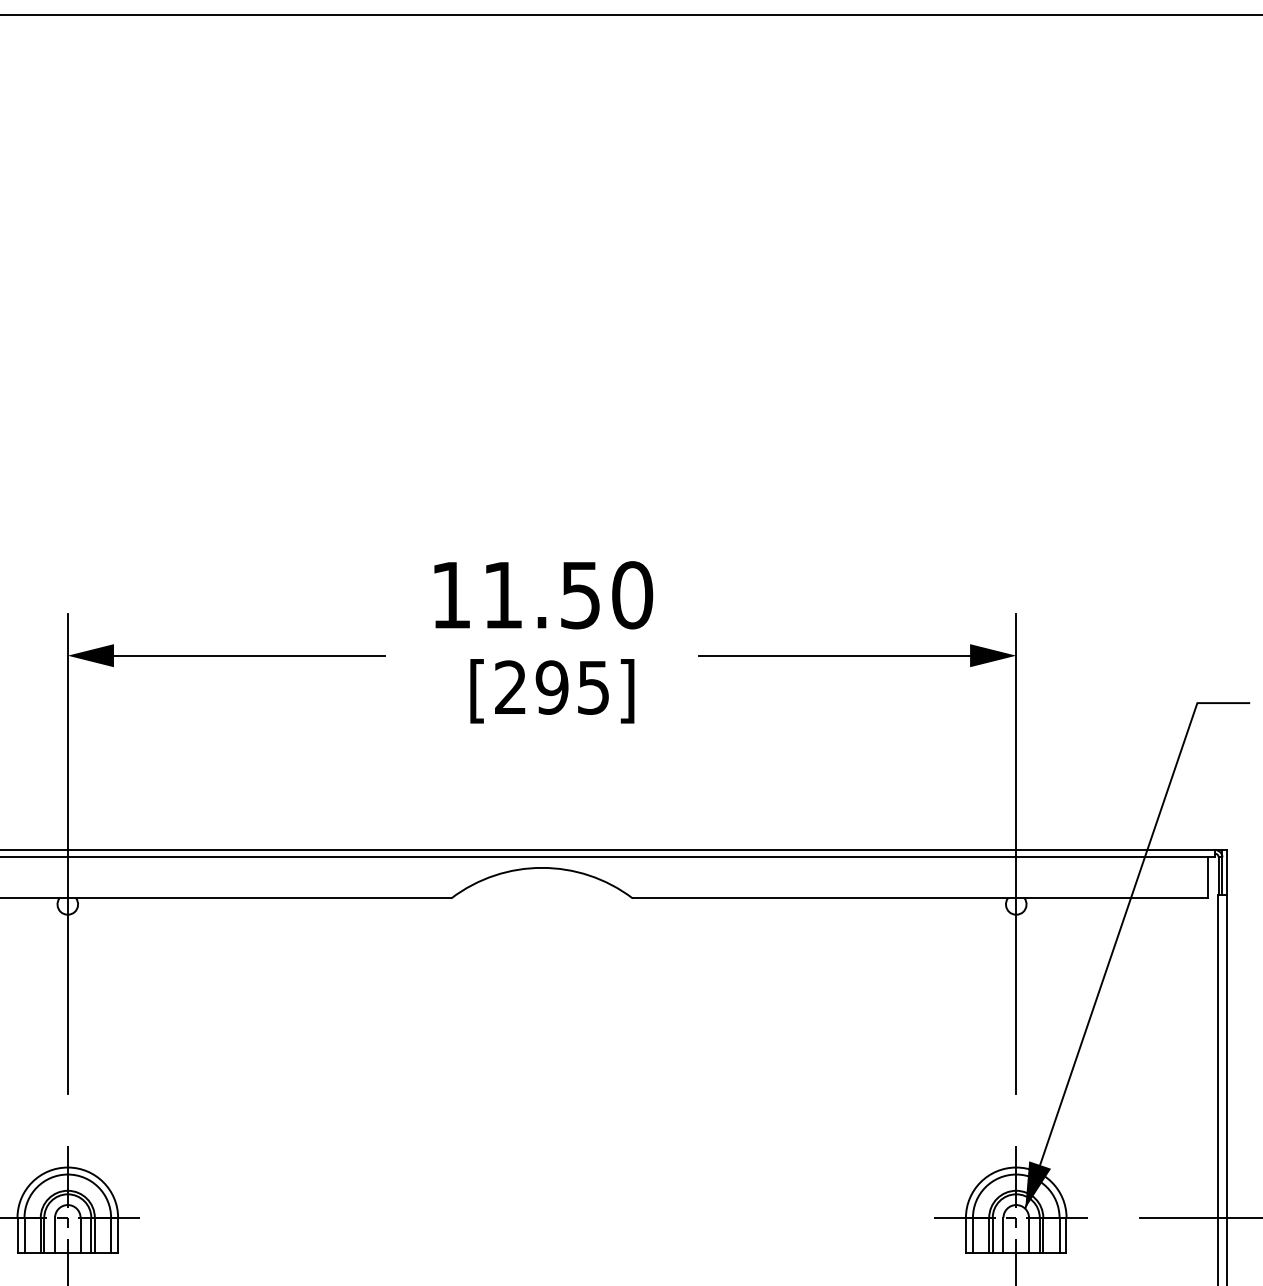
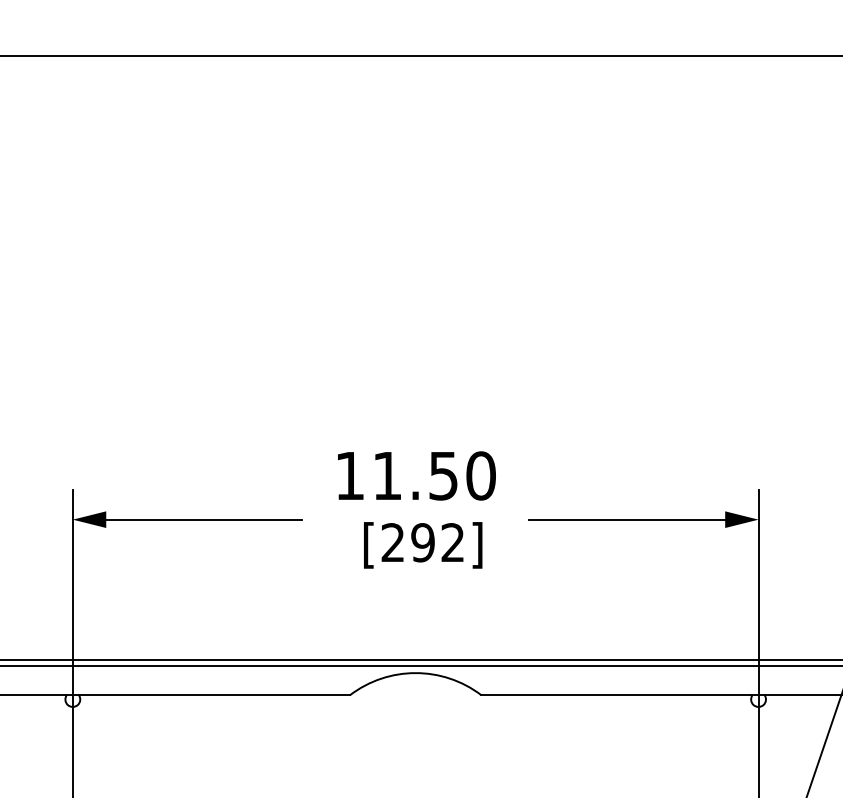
text: (592, 687) -> (452, 542), [295] -> [292]

